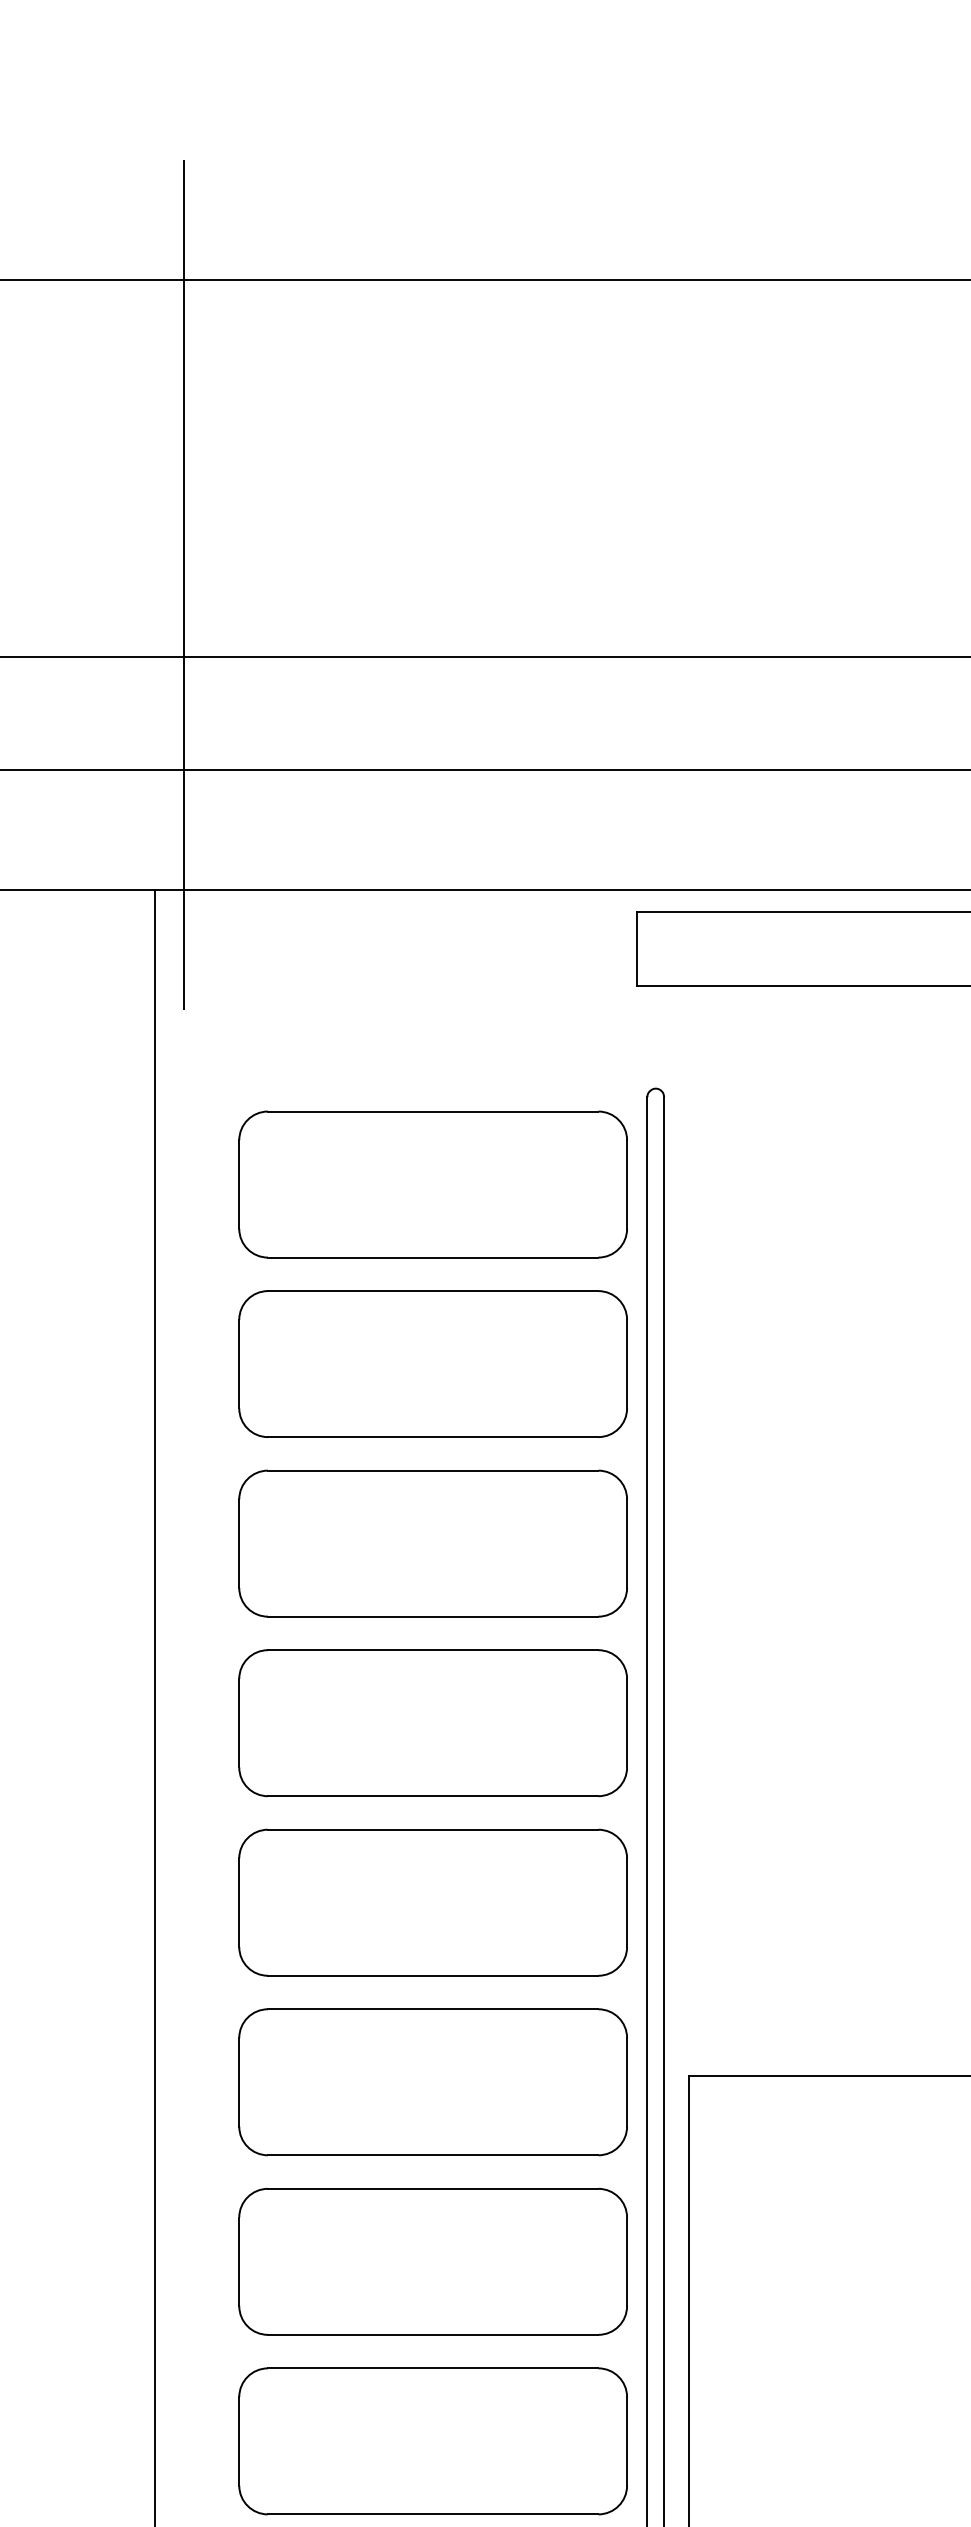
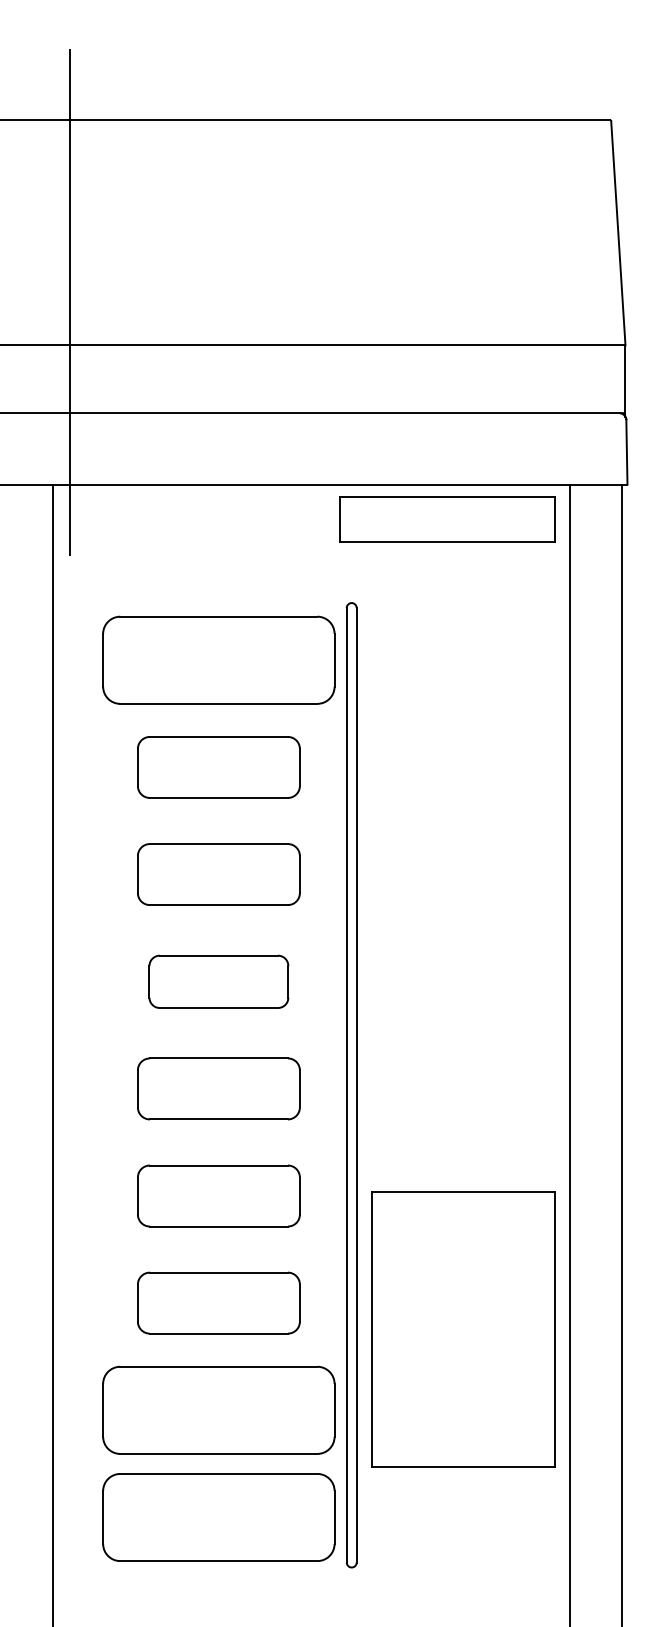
part: (432, 1364) -> (218, 767), size x0.7
part: (432, 1543) -> (218, 874), size x0.7
part: (432, 1722) -> (218, 981), size x0.6
part: (432, 1902) -> (218, 1088), size x0.7
part: (432, 2081) -> (218, 1195), size x0.7
part: (432, 2260) -> (218, 1302), size x0.7

